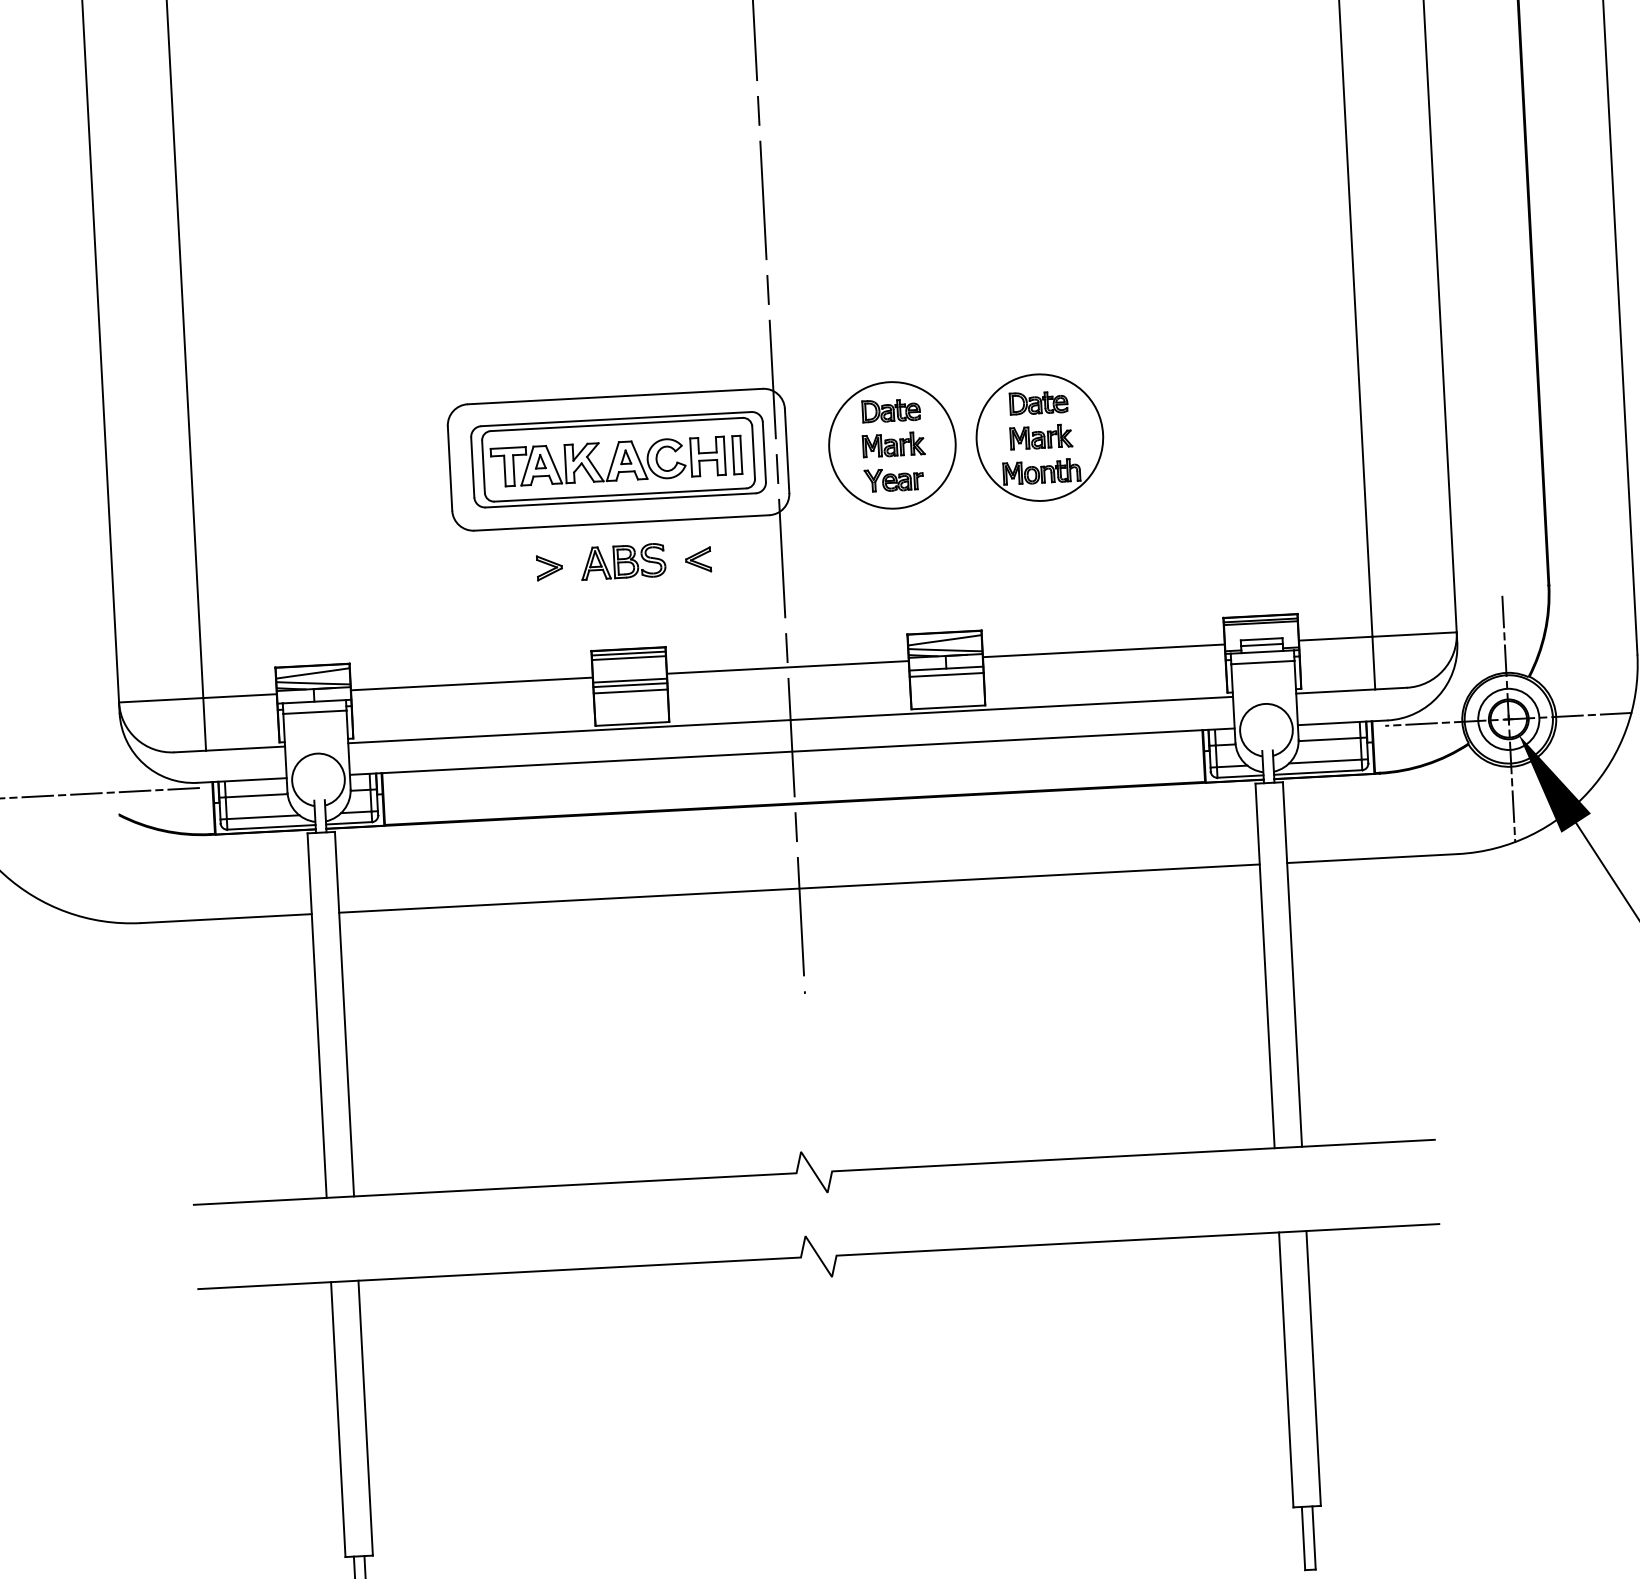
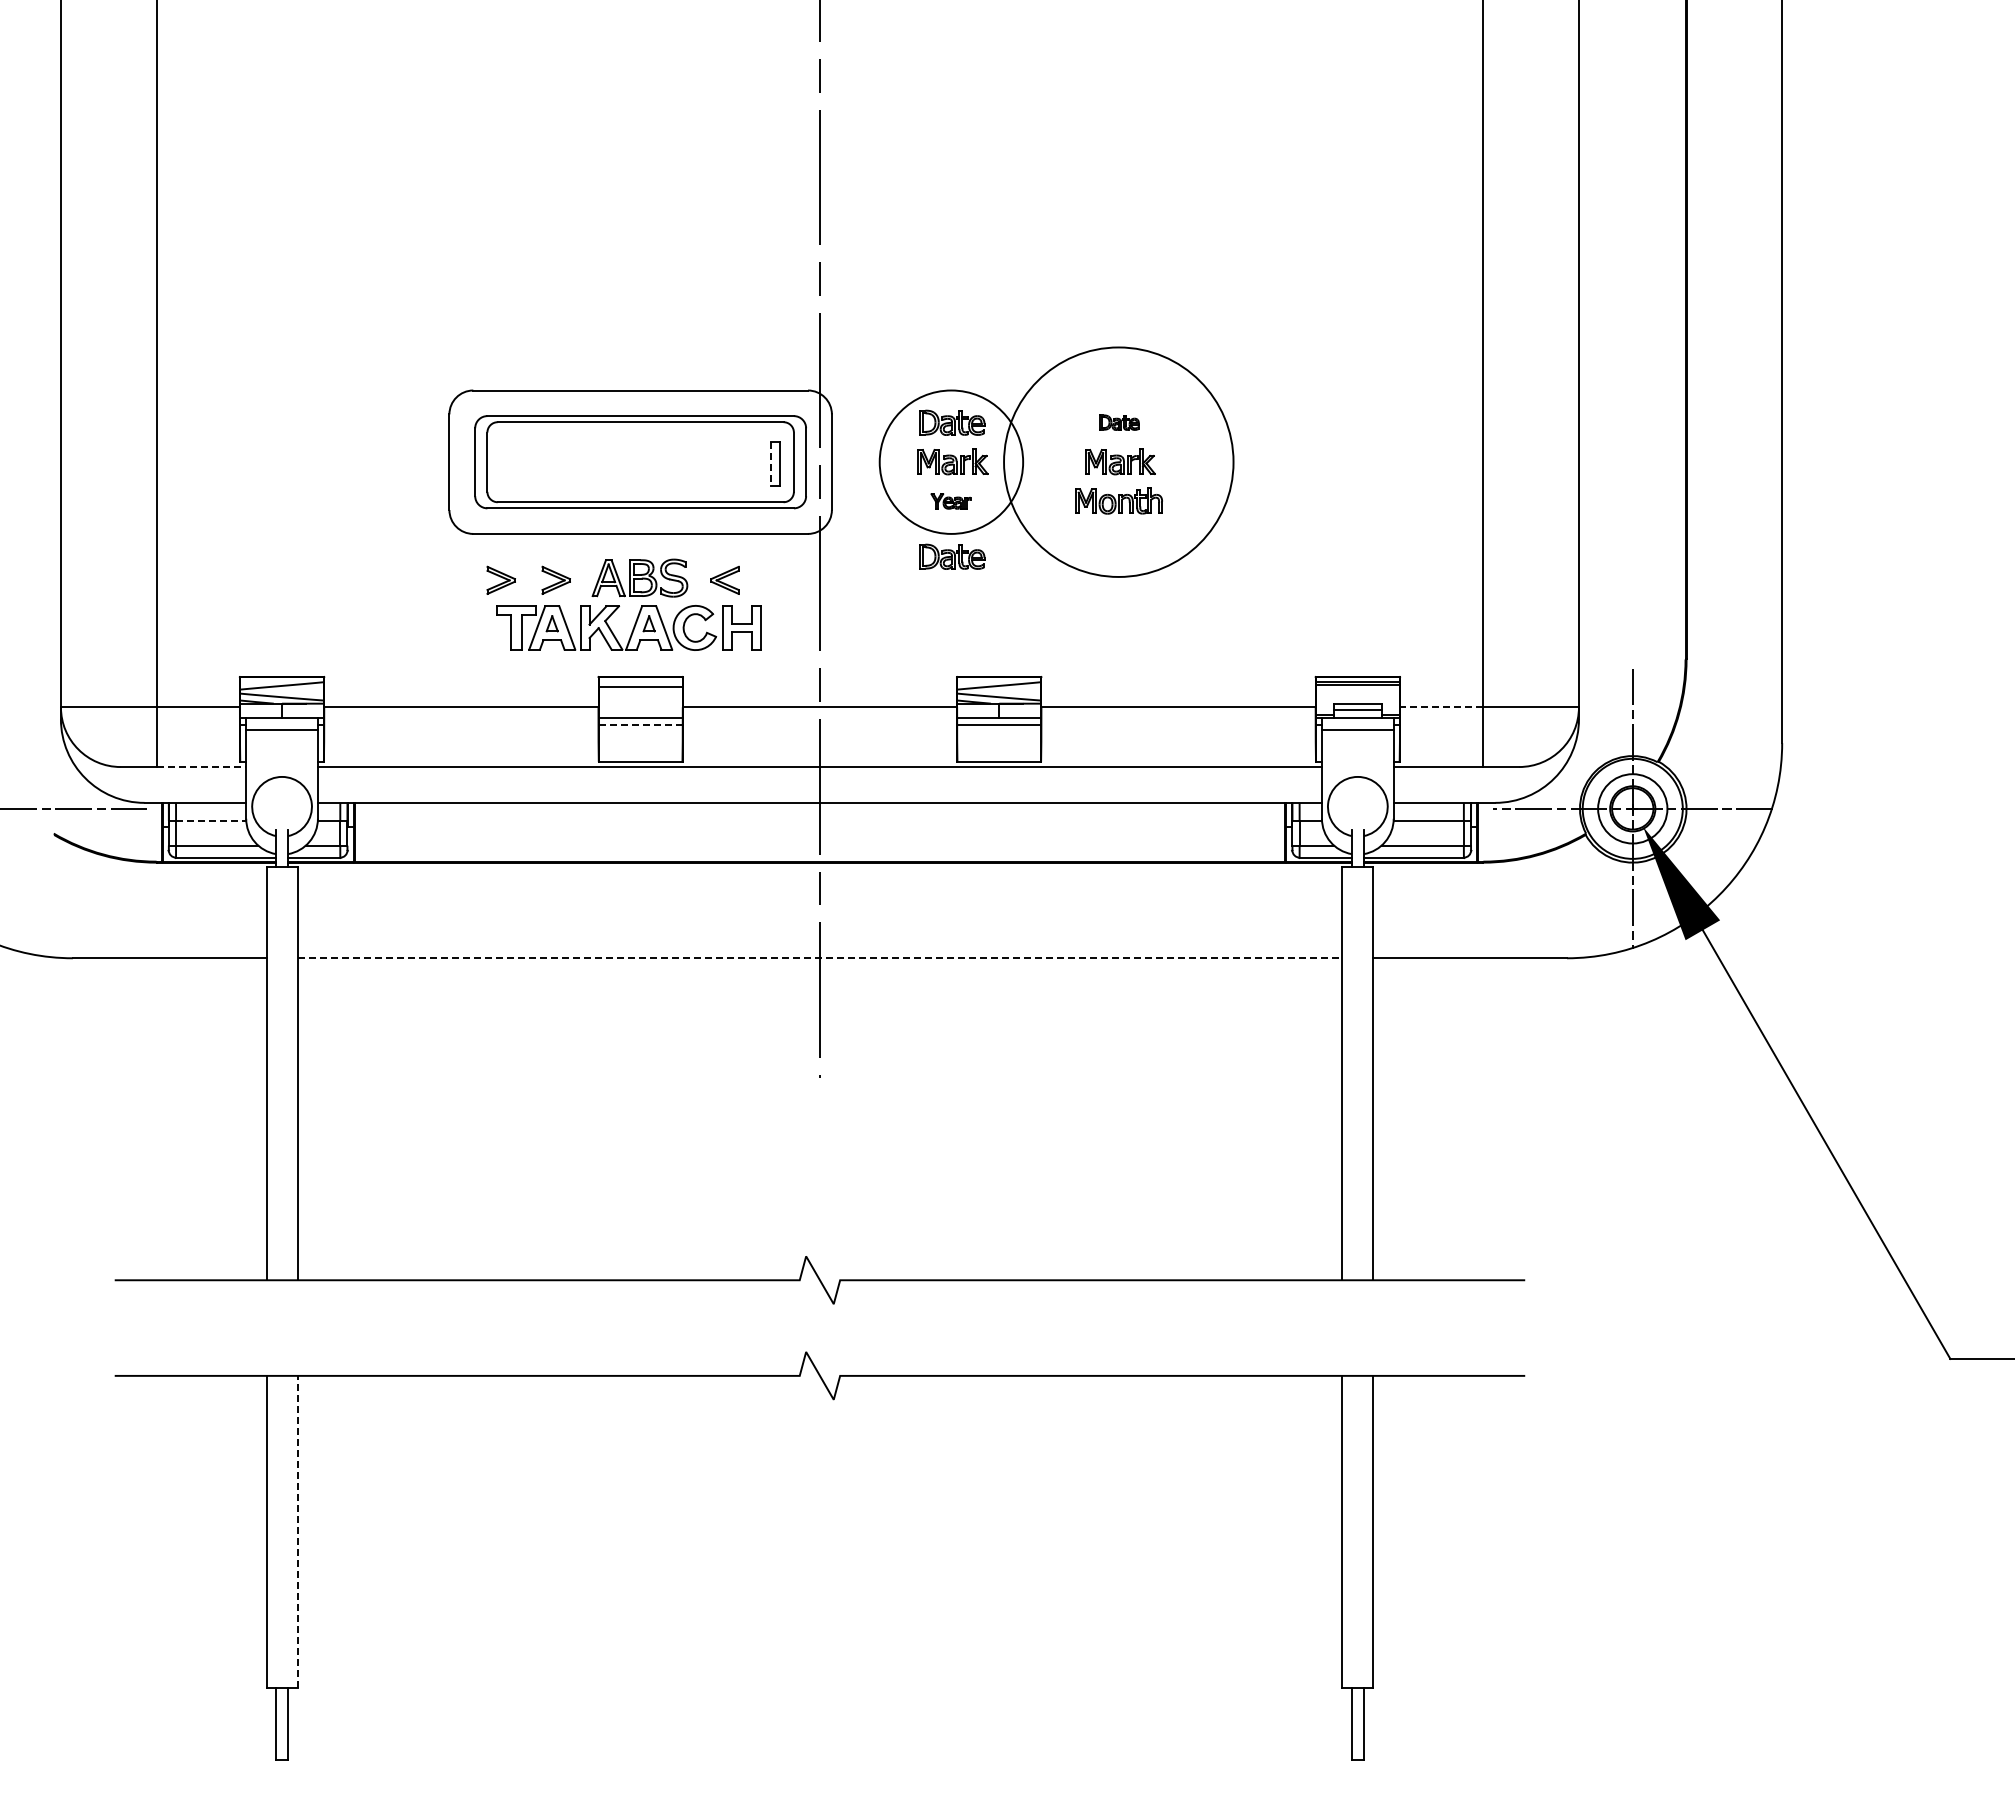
part: (1038, 402) -> (1119, 422), size x0.6
circle: (1039, 437) -> (1118, 461), size x1.6
line: (733, 455) -> (770, 464), solid -> dashed
part: (607, 461) -> (628, 627), moved
part: (893, 480) -> (950, 501), size x0.6
part: (897, 528) -> (952, 556), added
part: (500, 569) -> (500, 579), added
line: (1335, 638) -> (1441, 707), solid -> dashed
line: (628, 653) -> (640, 682), removed
line: (629, 680) -> (640, 712), removed
line: (630, 691) -> (640, 725), solid -> dashed
line: (245, 749) -> (201, 767), solid -> dashed
line: (256, 795) -> (211, 820), solid -> dashed
line: (799, 888) -> (820, 958), solid -> dashed
line: (365, 1417) -> (297, 1531), solid -> dashed

